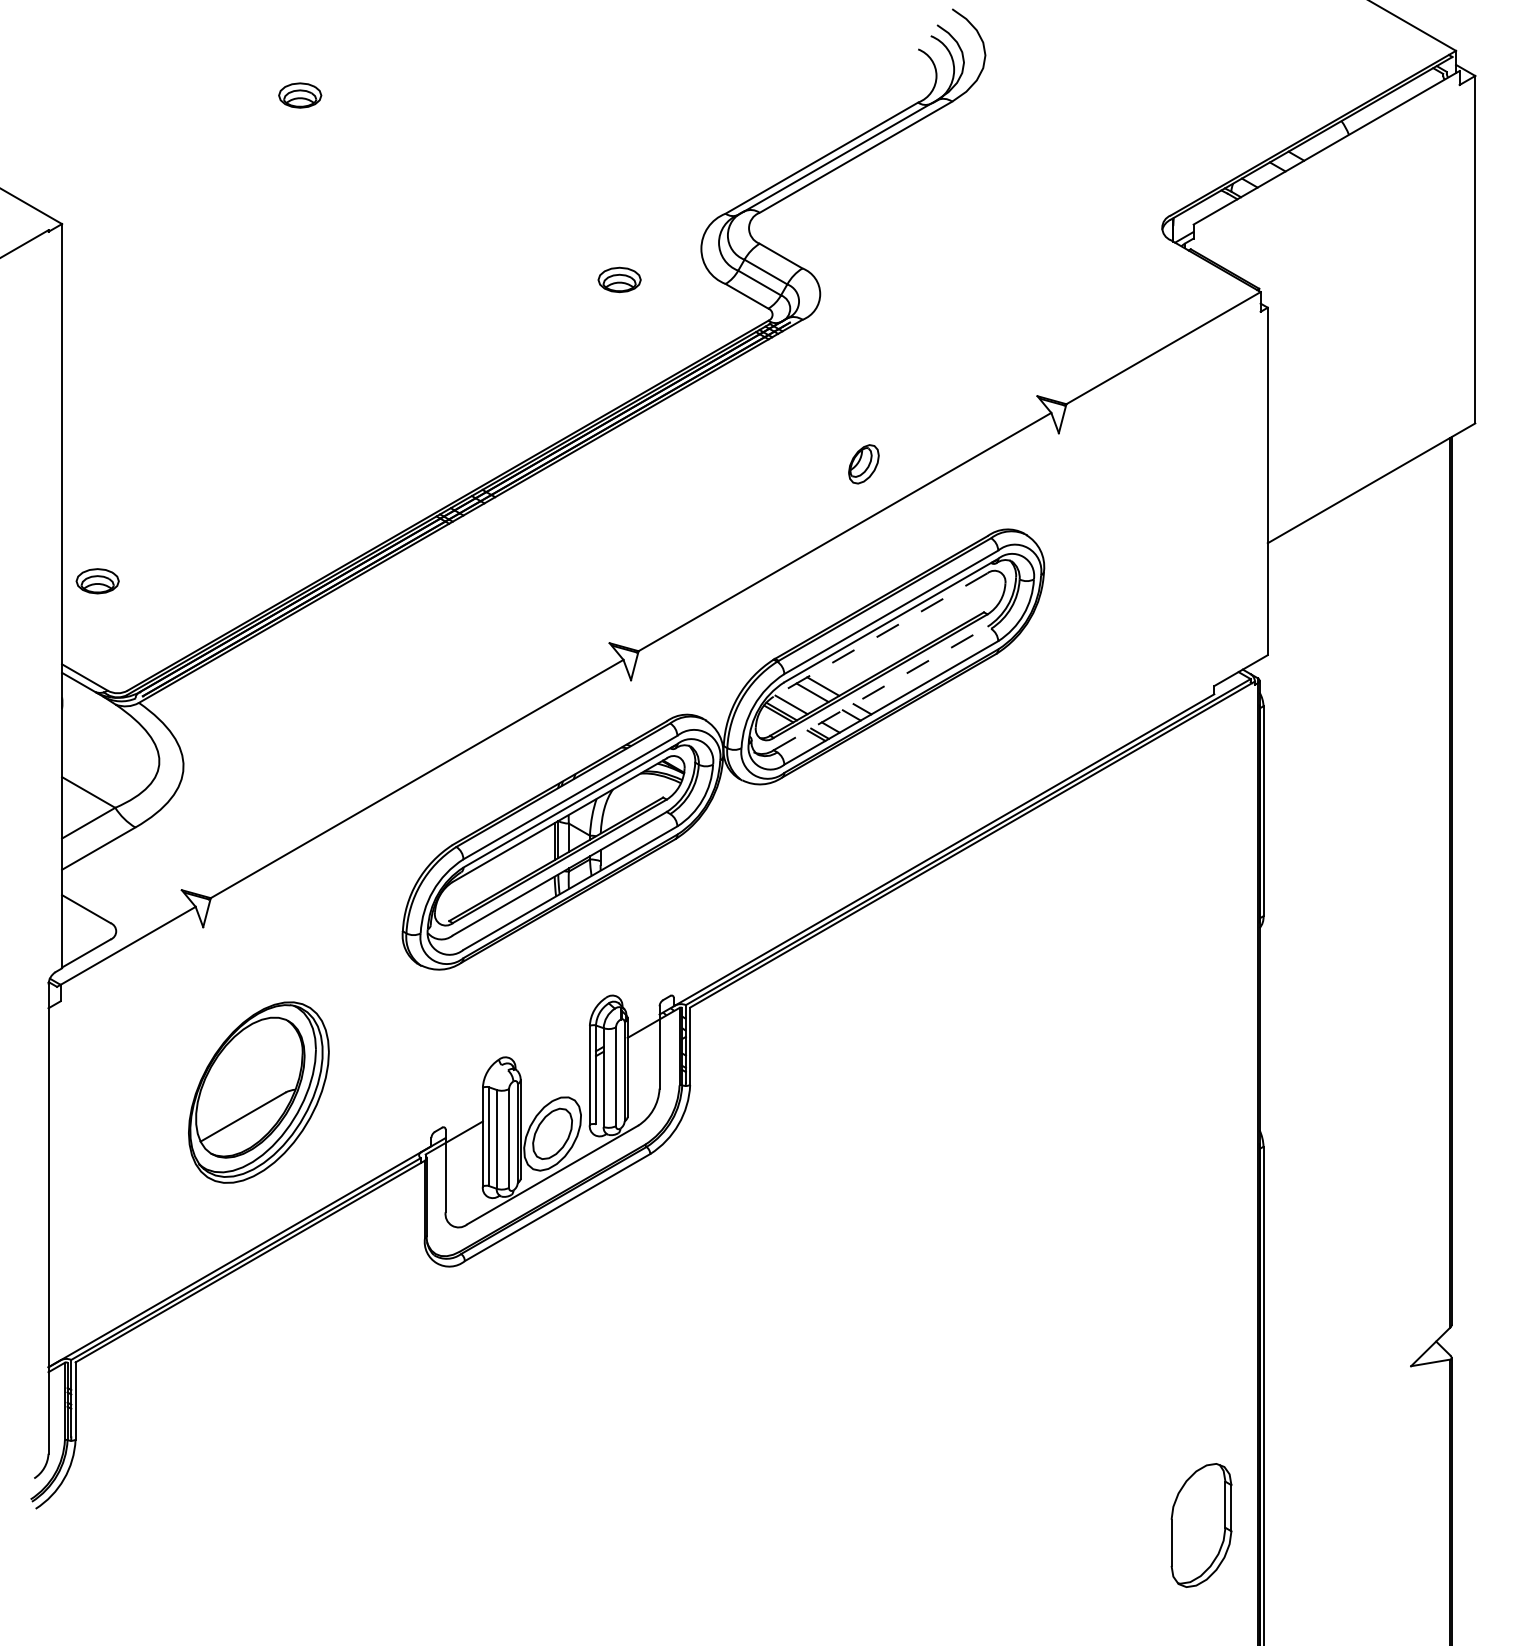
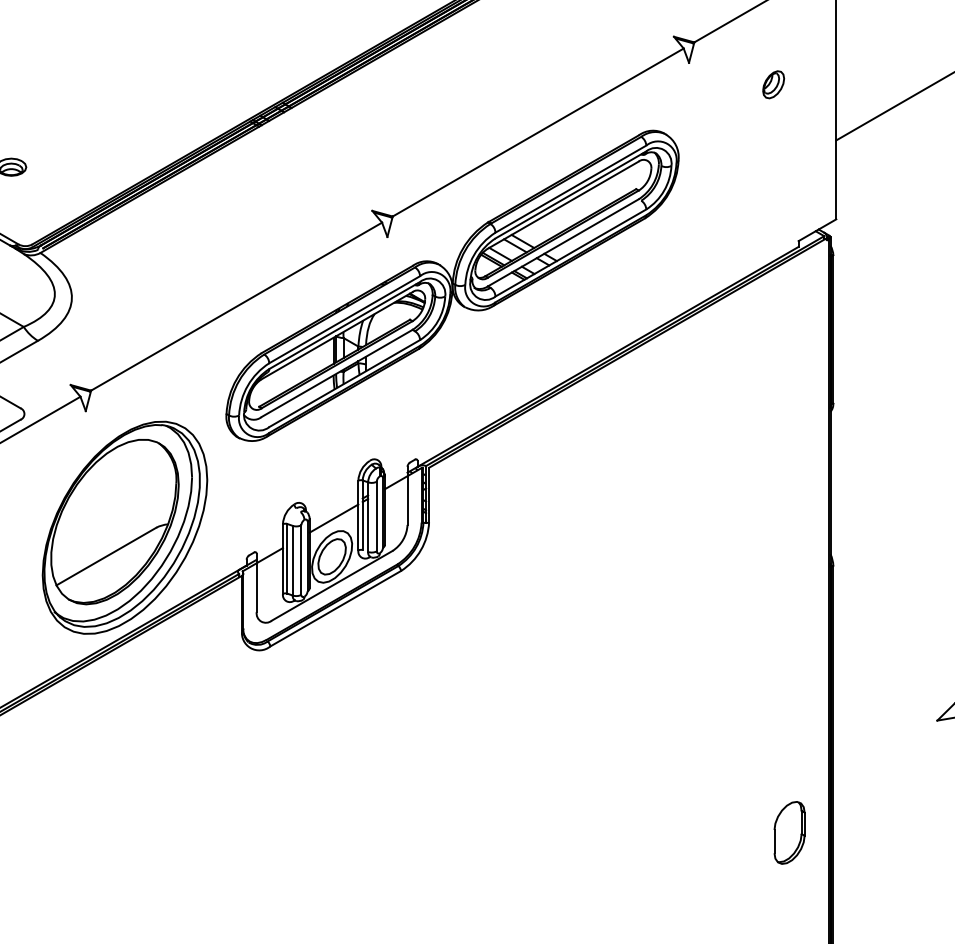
part: (863, 464) -> (773, 84), moved
line: (880, 635) -> (563, 205), dashed -> solid
line: (881, 688) -> (563, 242), dashed -> solid
line: (554, 1079) -> (333, 518), added
part: (258, 1092) -> (124, 527), size x1.67
part: (1201, 1525) -> (789, 832), size x0.71

